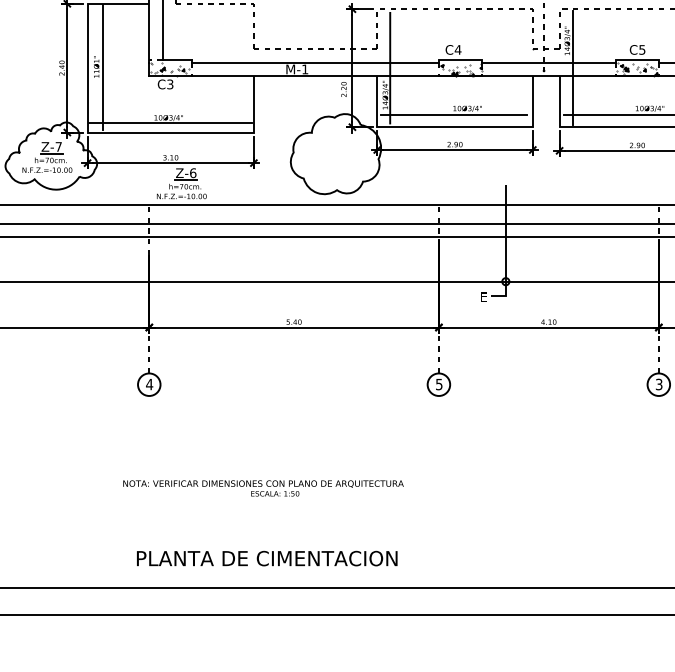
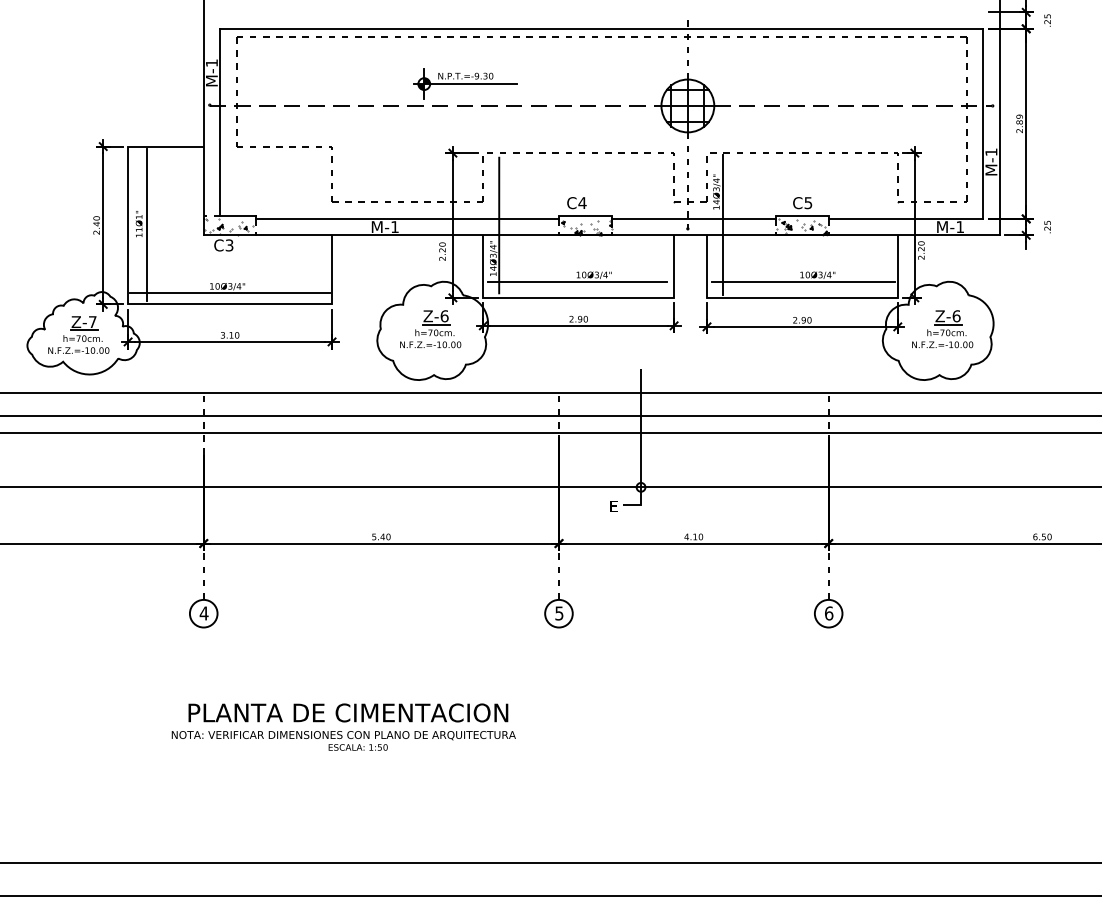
part: (181, 183) -> (430, 329), moved
text: (659, 384) -> (829, 613), 3 -> 6
text: (267, 558) -> (348, 712), moved

